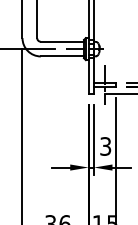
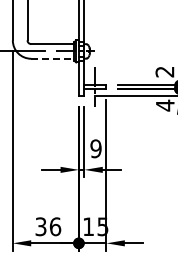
line: (62, 56) -> (52, 58), solid -> dashed
text: (105, 146) -> (95, 148), 3 -> 9

